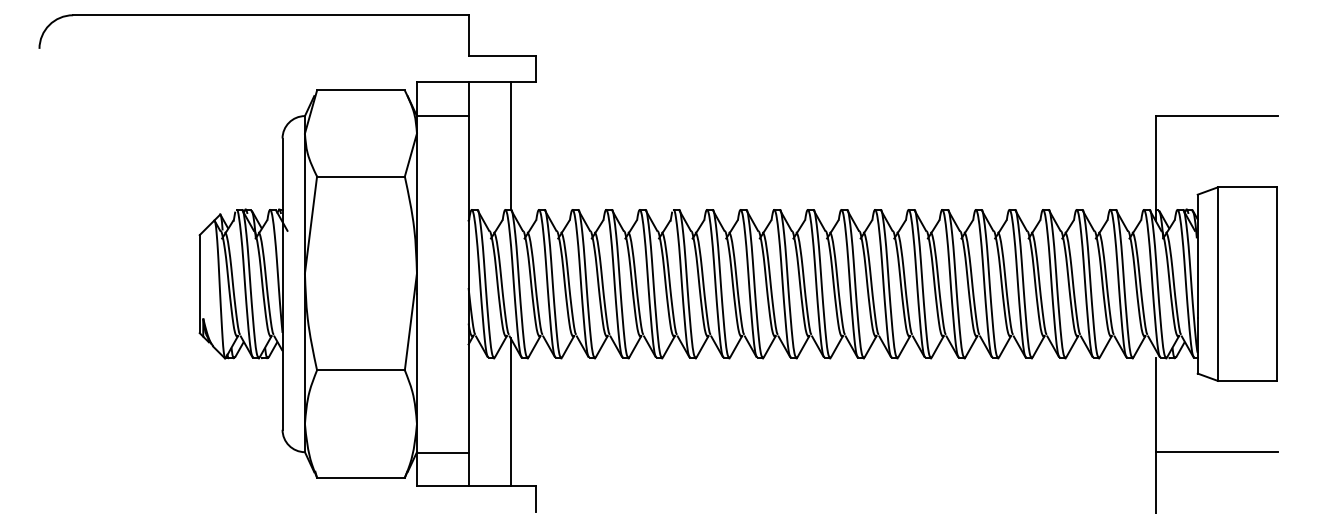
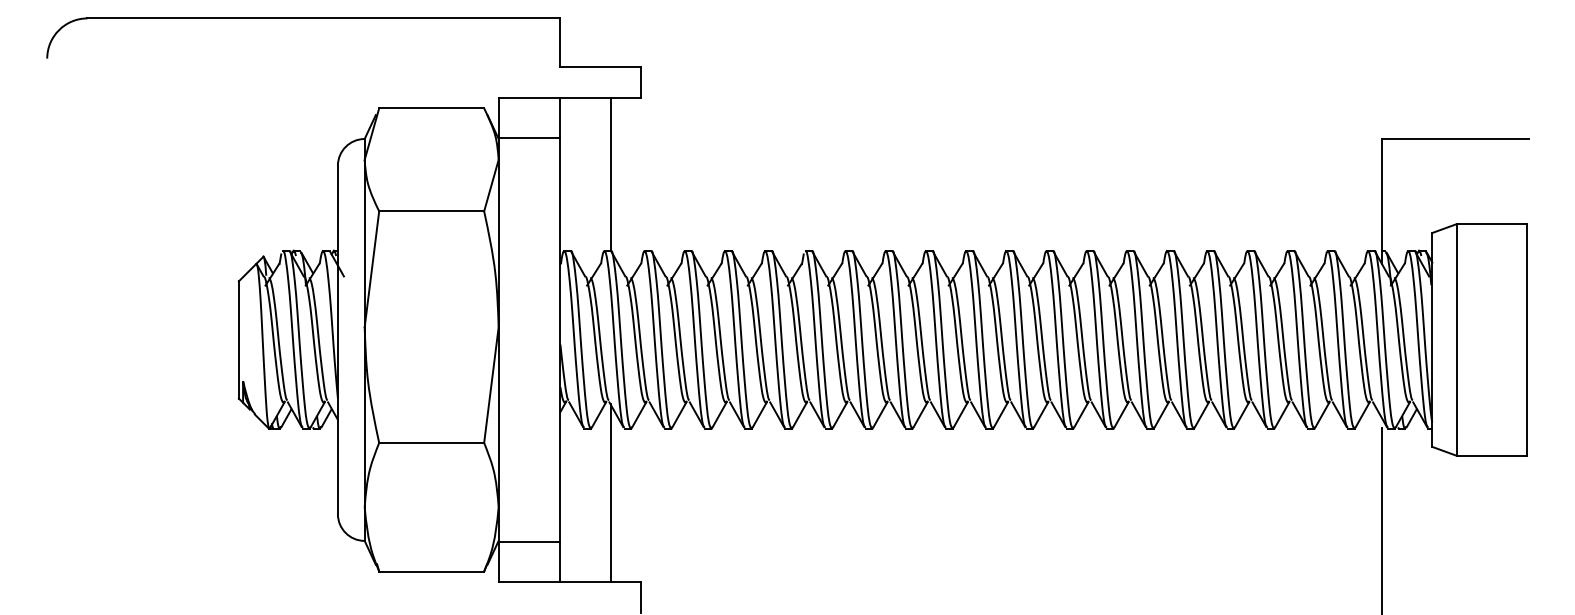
line: (1217, 451) -> (1455, 540), removed

